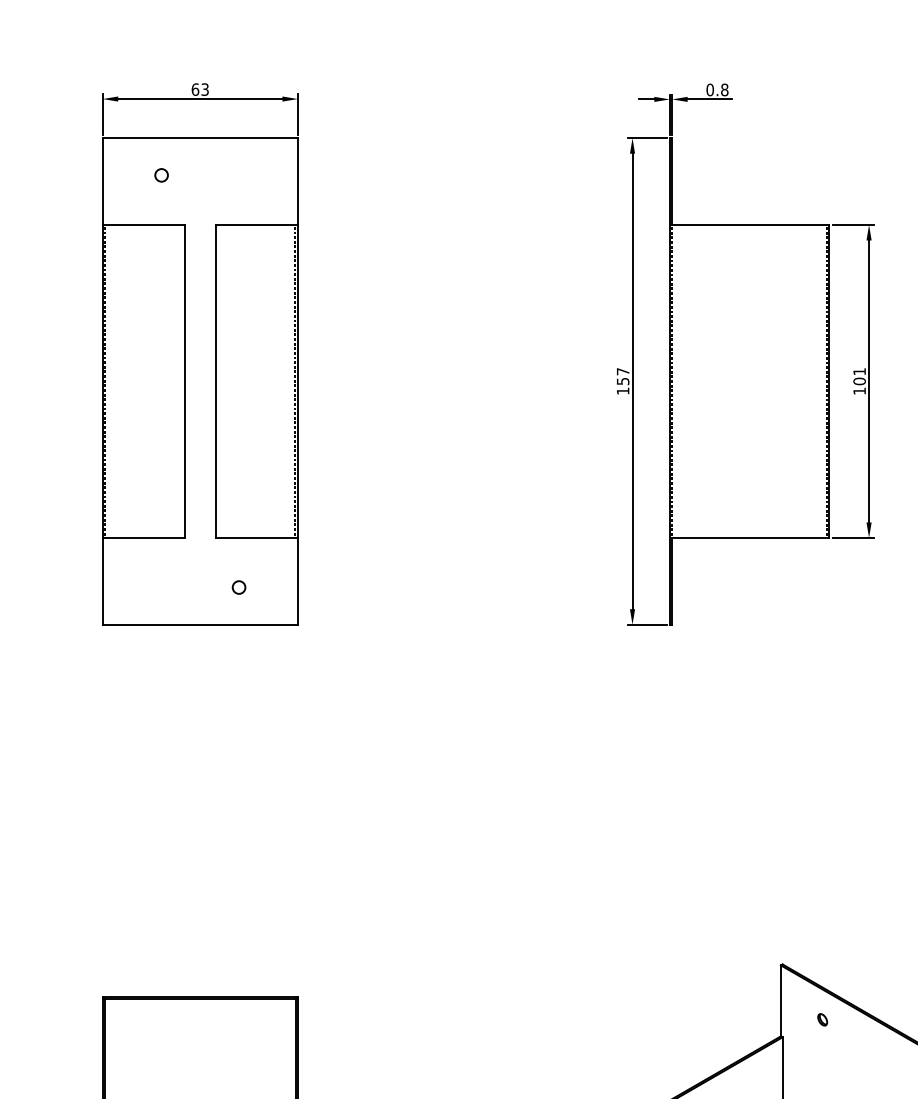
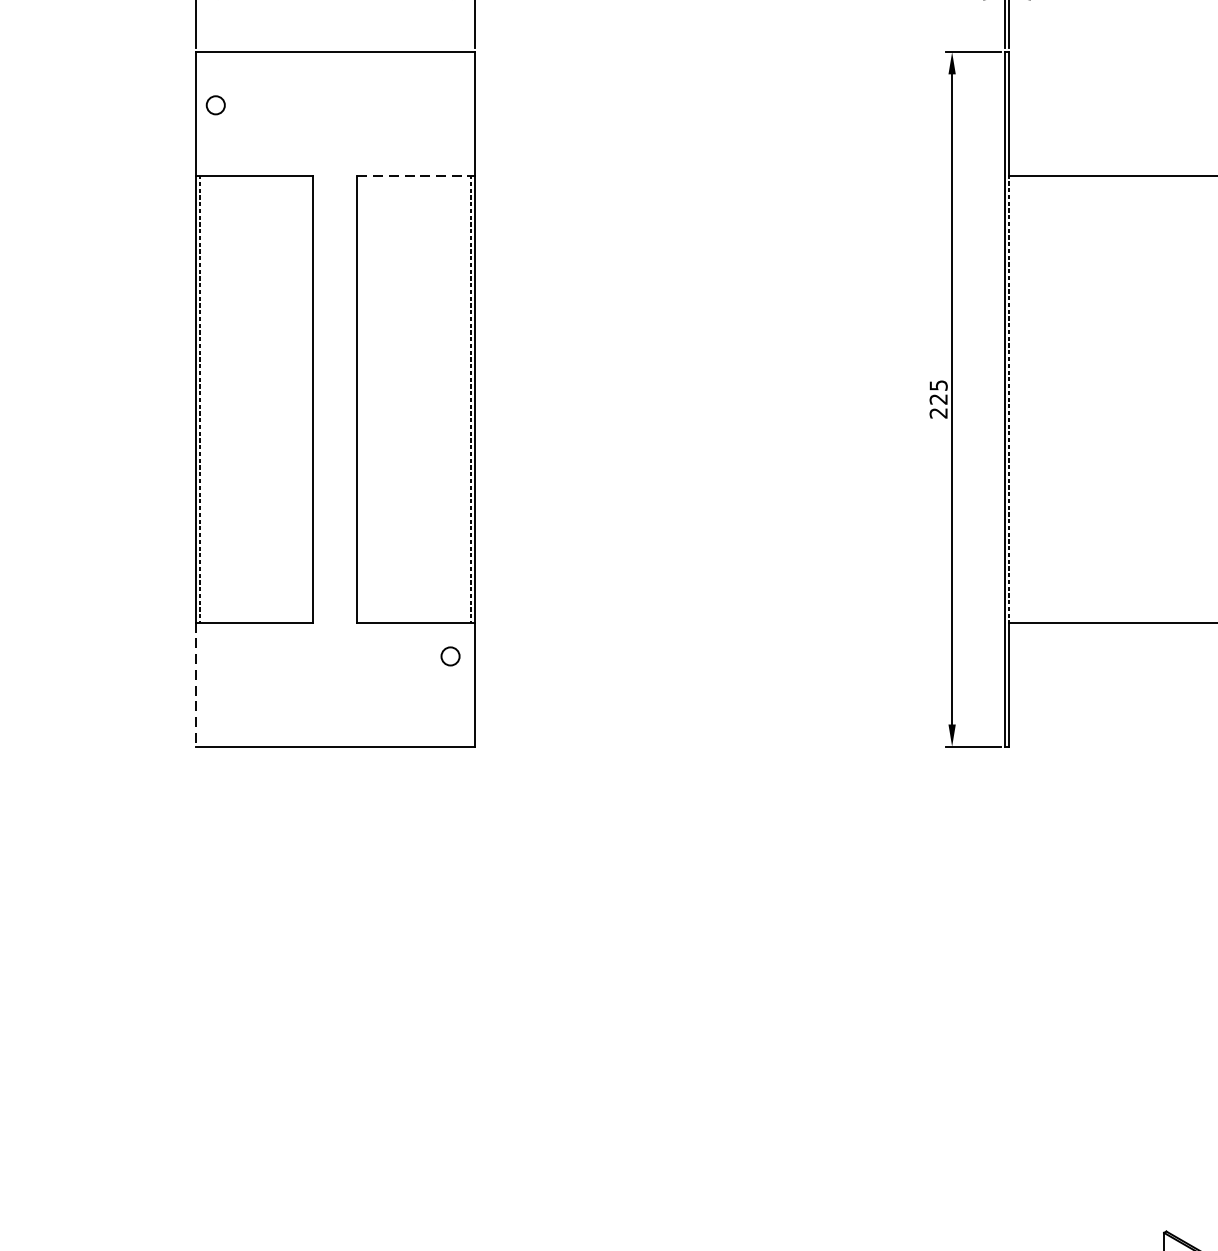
circle: (161, 175) -> (215, 105), moved
line: (257, 224) -> (416, 175), solid -> dashed
text: (622, 381) -> (937, 399), 157 -> 225
line: (102, 581) -> (195, 684), solid -> dashed
circle: (238, 587) -> (449, 656), moved

